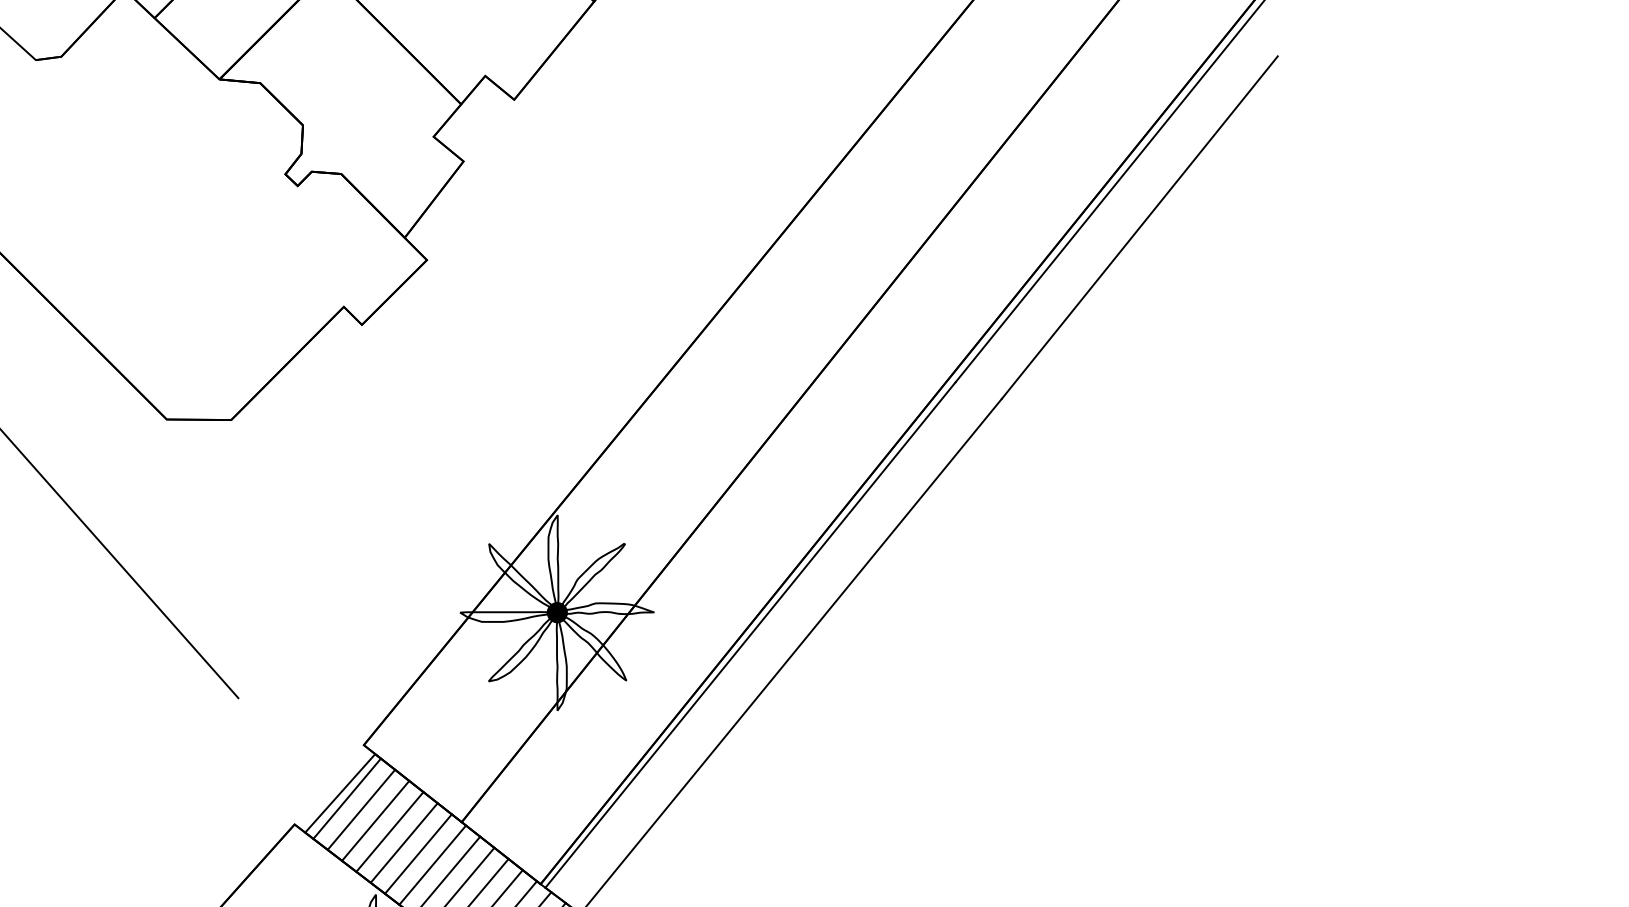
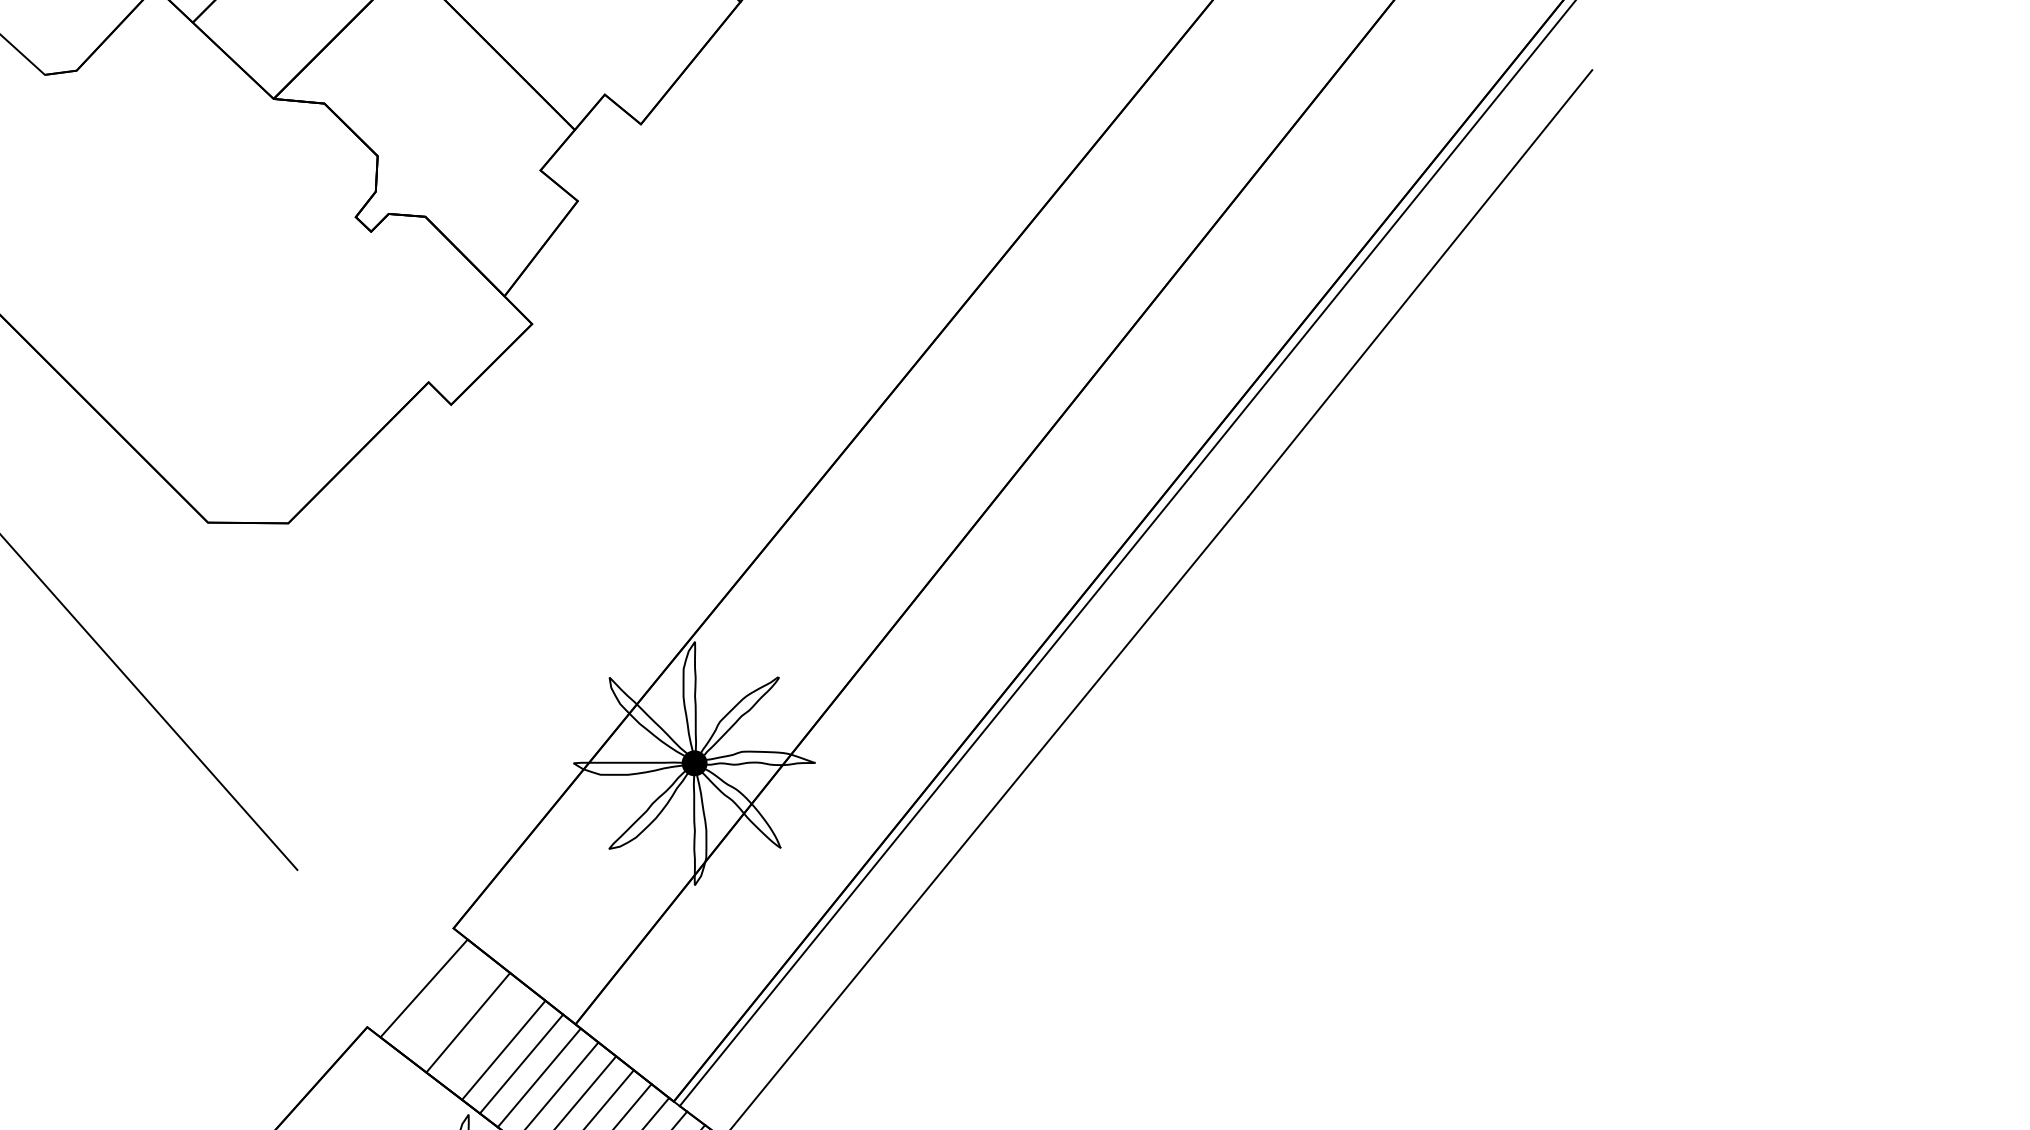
line: (346, 798) -> (431, 994), removed
line: (361, 809) -> (450, 1008), removed
line: (389, 831) -> (485, 1035), removed

